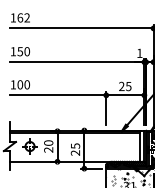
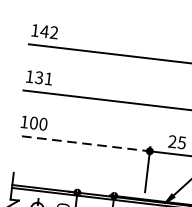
text: (20, 17) -> (45, 31), 162 -> 142
text: (23, 51) -> (43, 78), 150 -> 131
line: (58, 95) -> (84, 143), solid -> dashed

